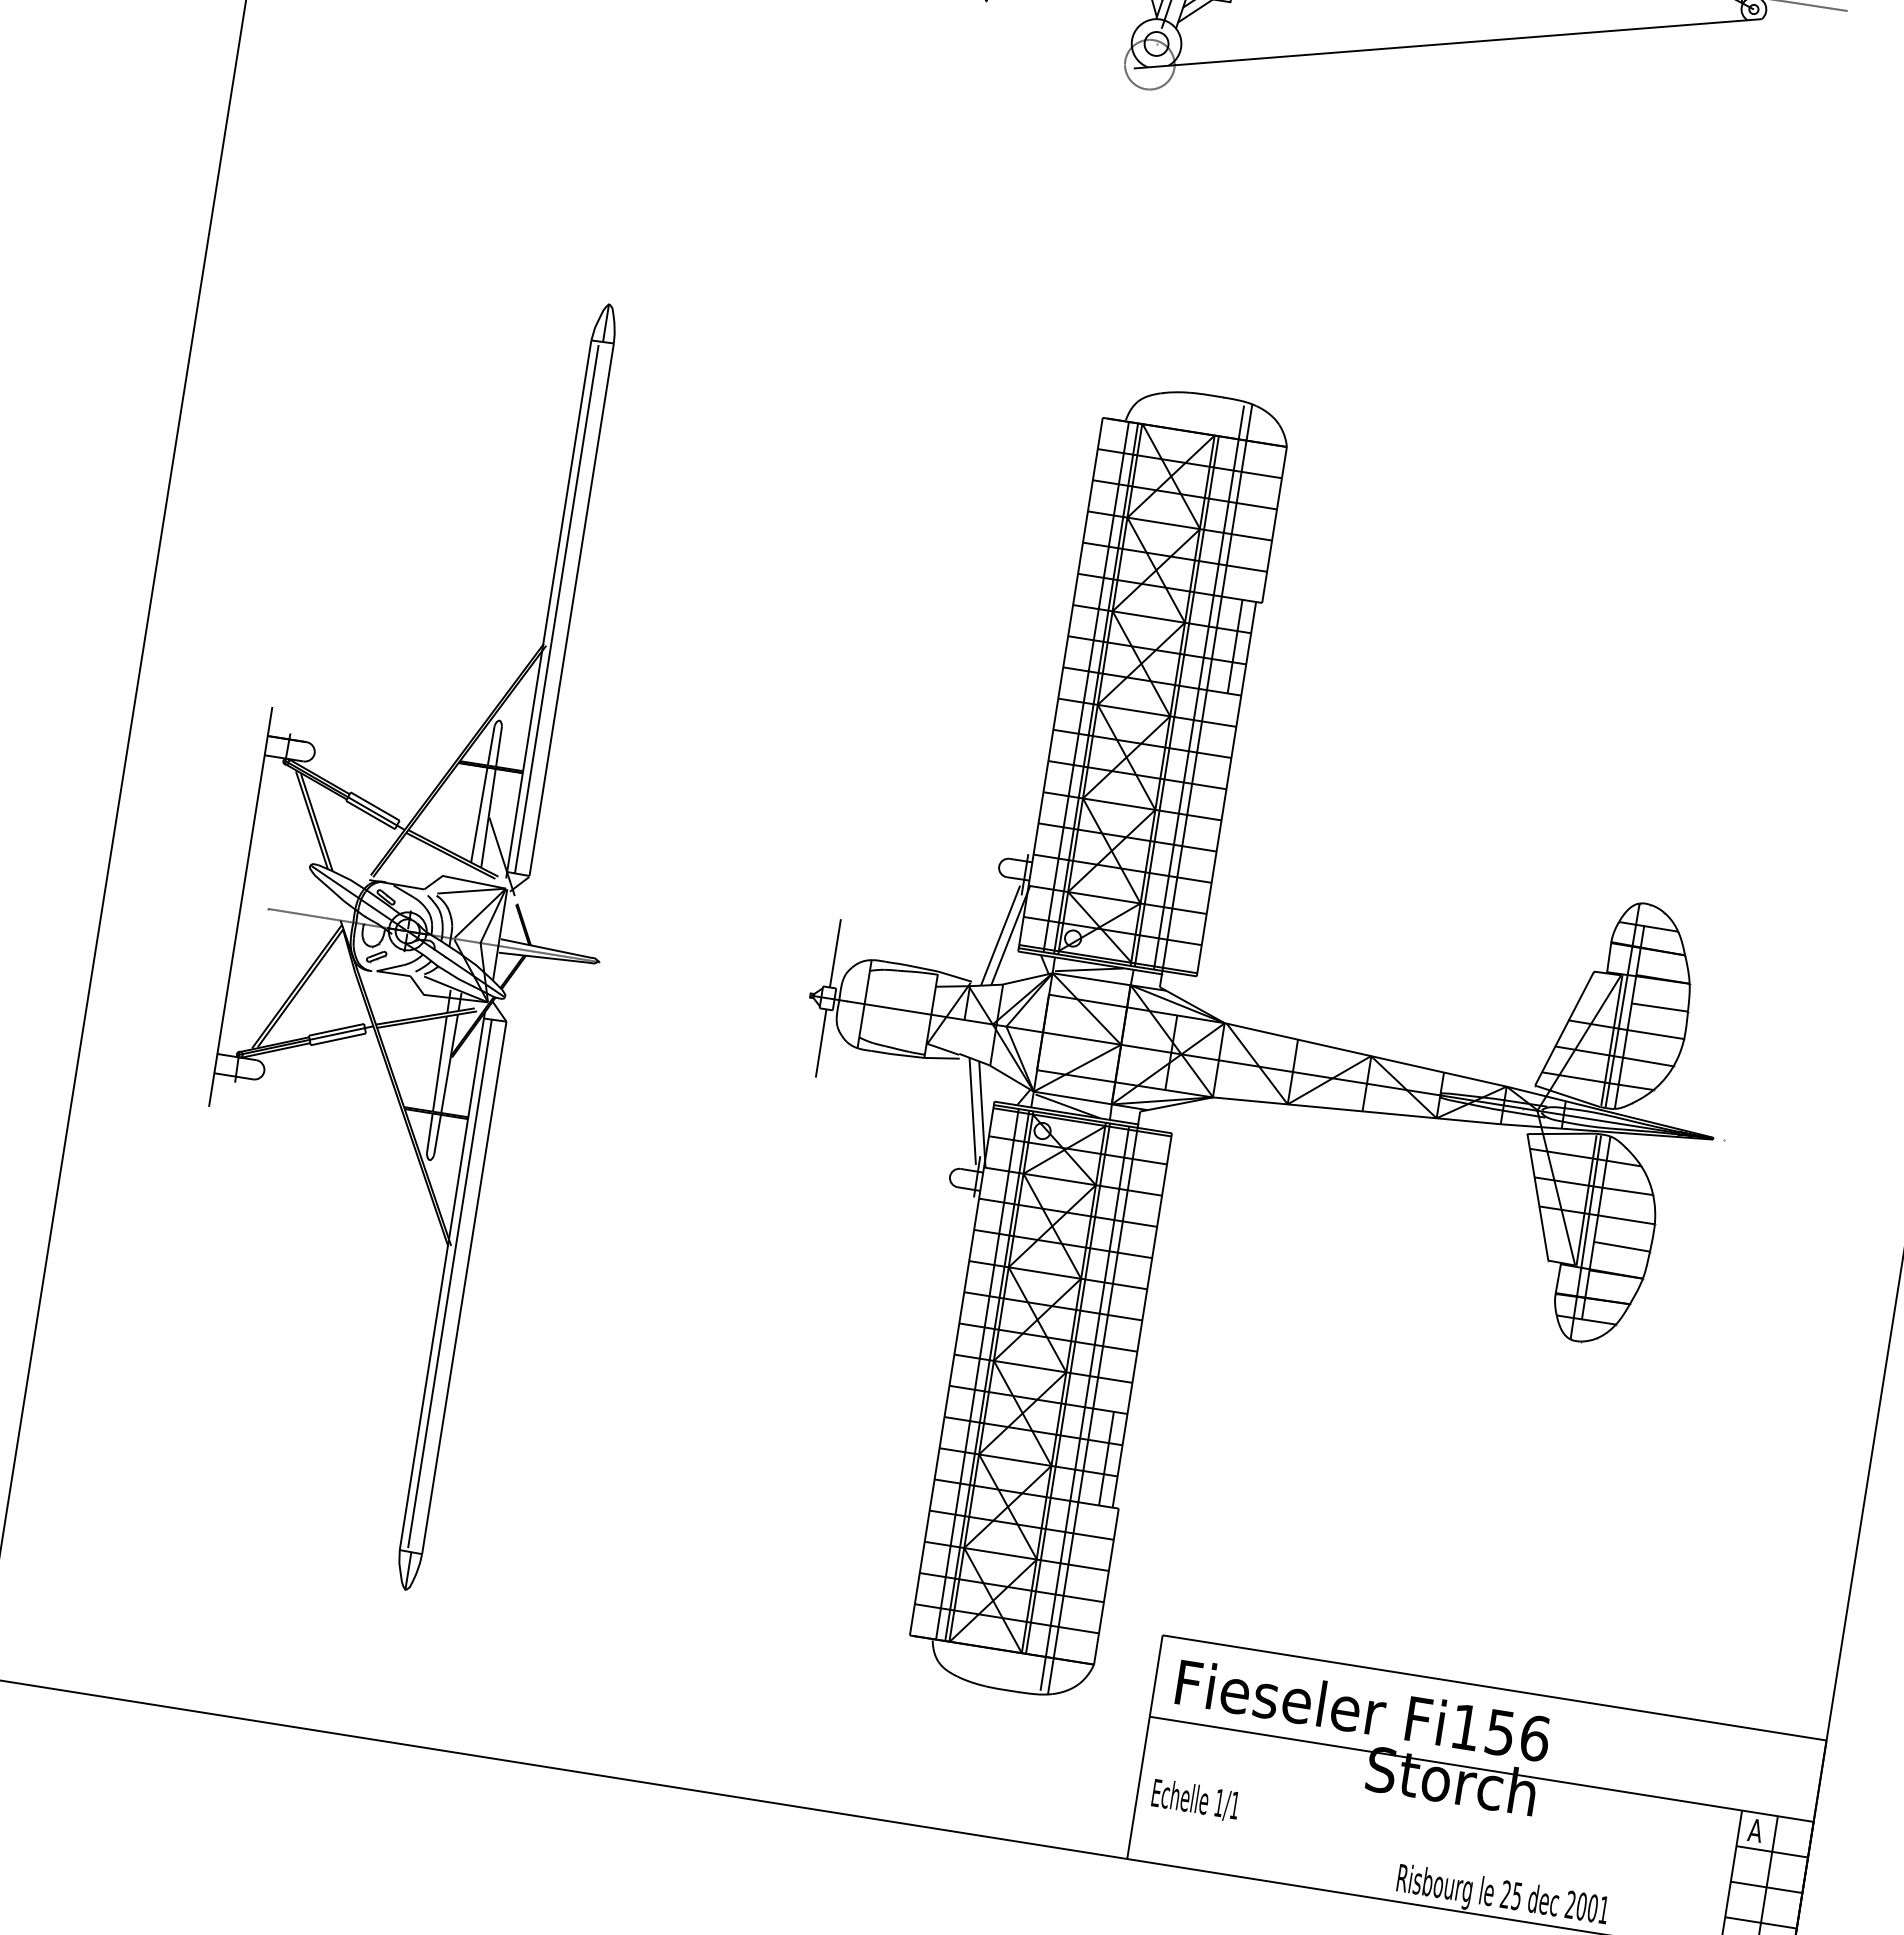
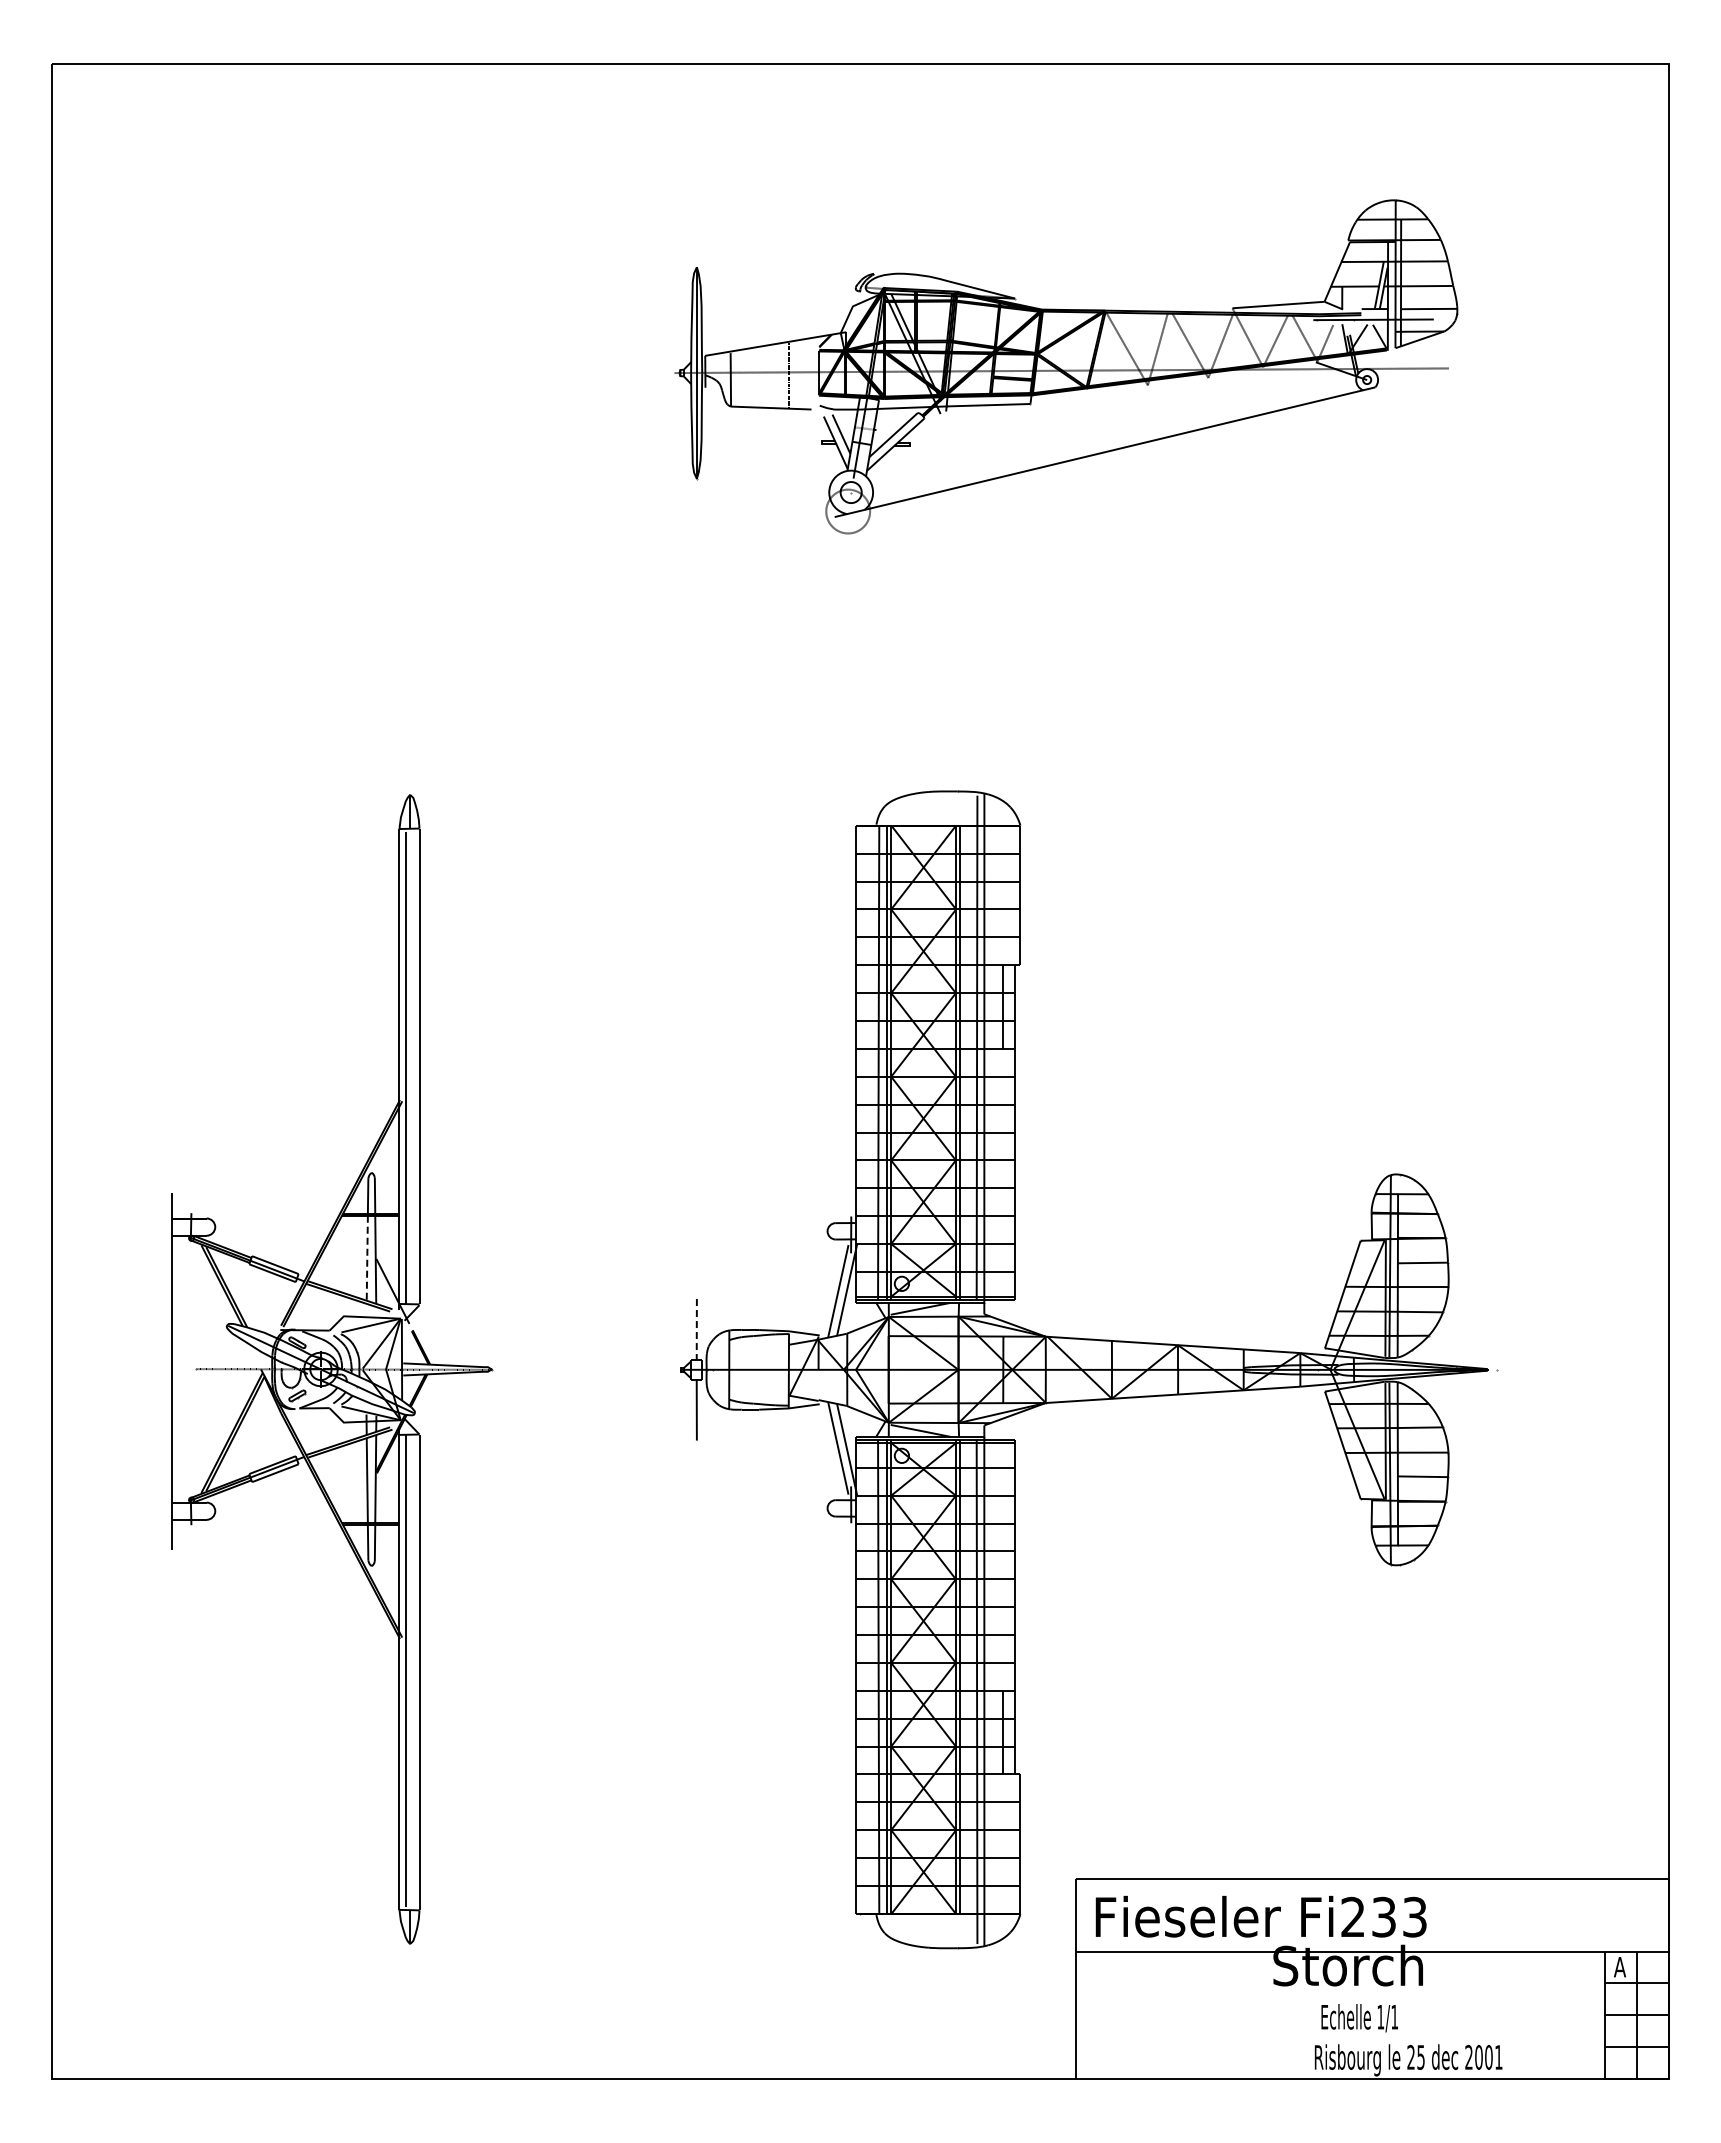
line: (479, 815) -> (367, 1258), solid -> dashed
line: (835, 953) -> (696, 1329), solid -> dashed
text: (1501, 1732) -> (1384, 1916), Fi156 -> Fi233
text: (1195, 1800) -> (1359, 2018), moved

